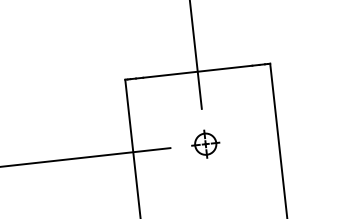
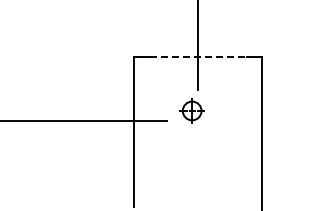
line: (198, 71) -> (198, 56), solid -> dashed
part: (204, 143) -> (191, 110), moved

